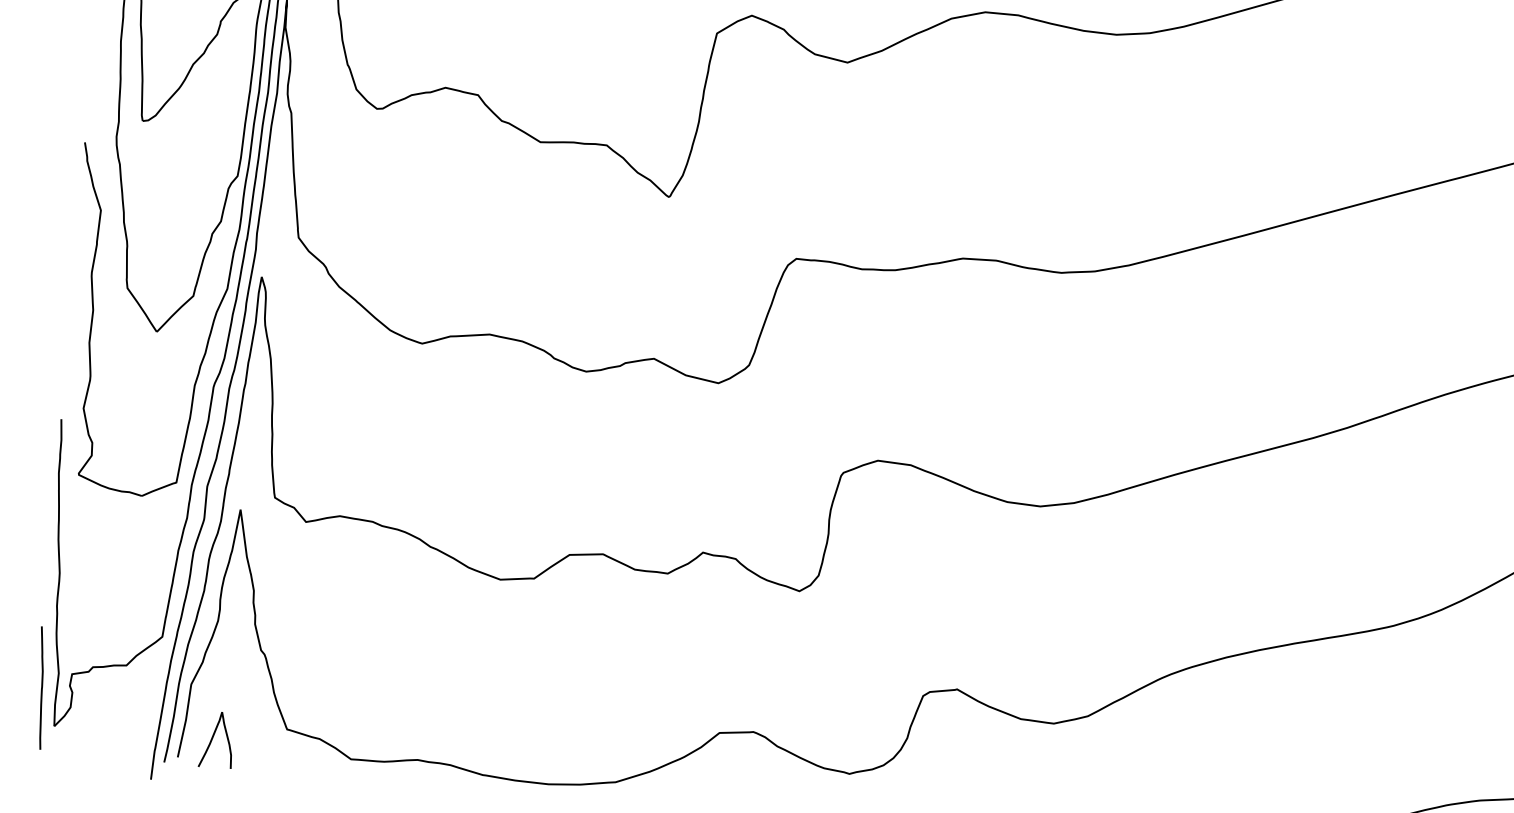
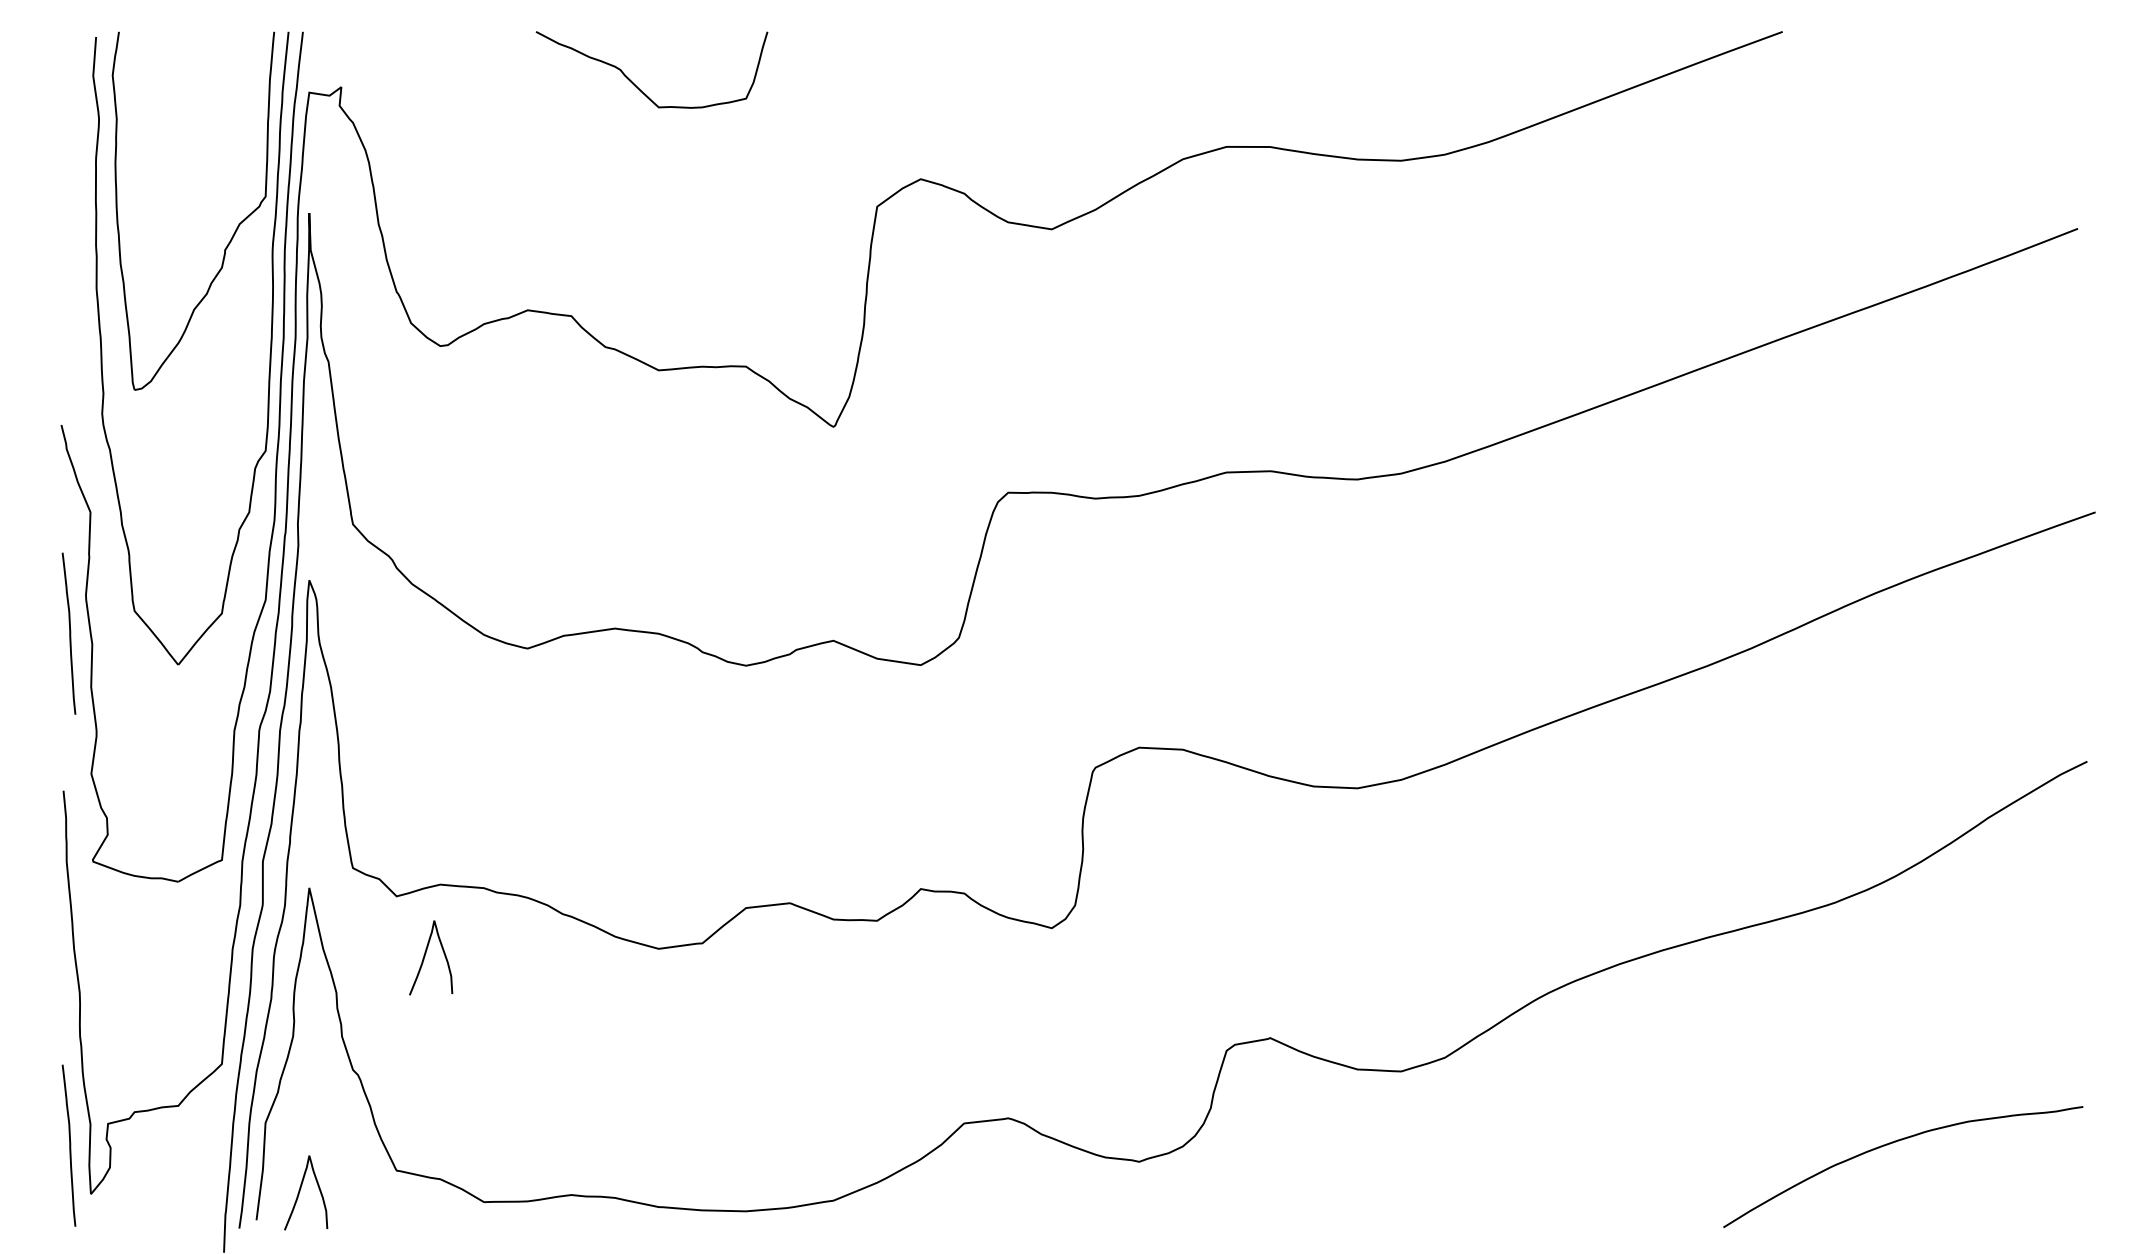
curve: (76, 300) -> (69, 633), added
curve: (323, 569) -> (425, 956), added

